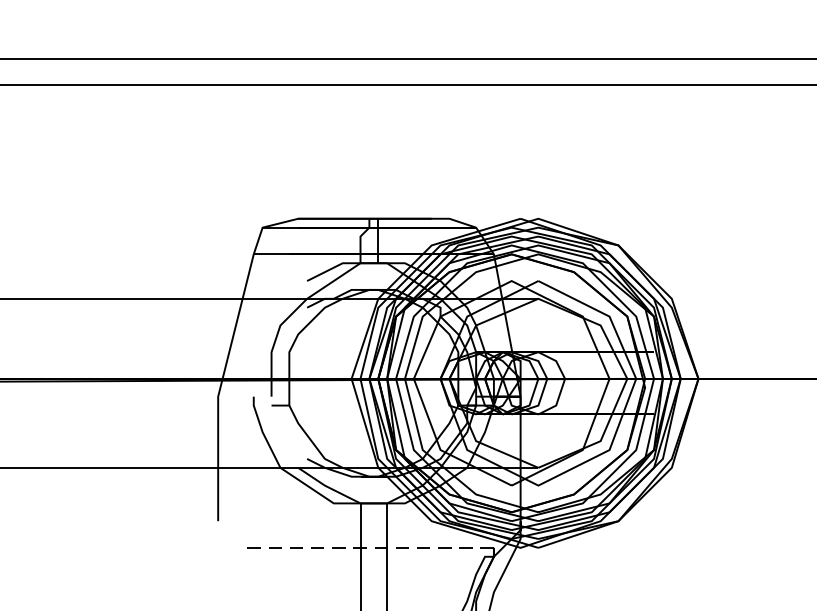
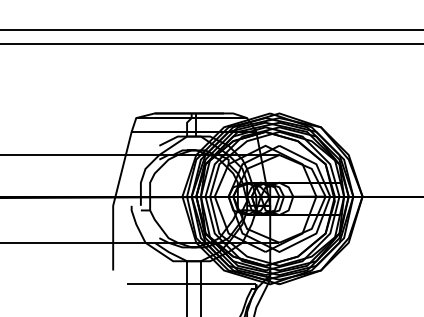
line: (369, 548) -> (191, 284), dashed -> solid

